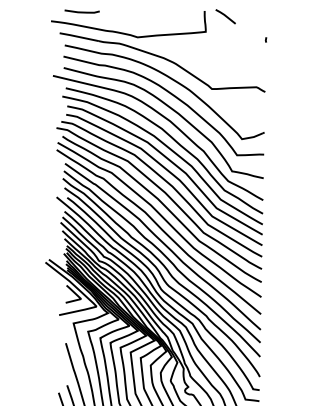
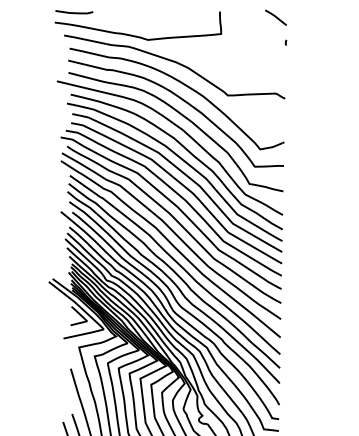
line: (81, 11) -> (73, 12), moved
line: (225, 16) -> (275, 17), moved

